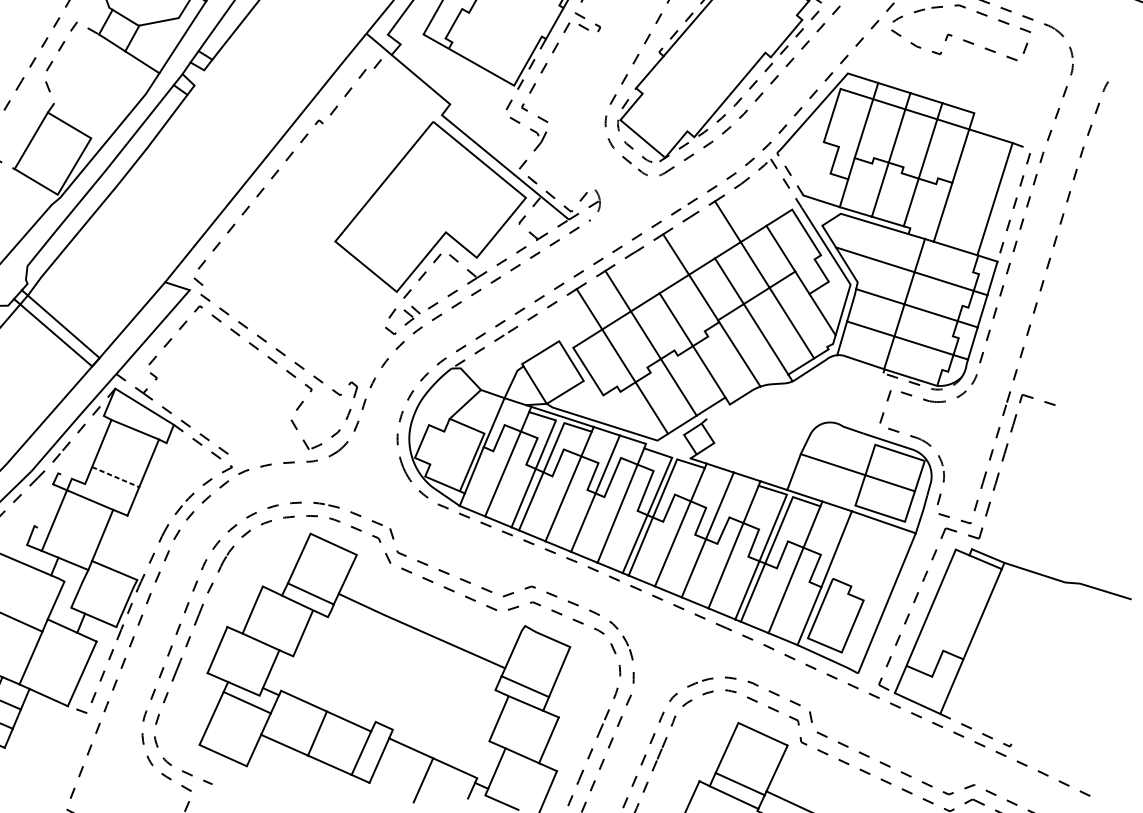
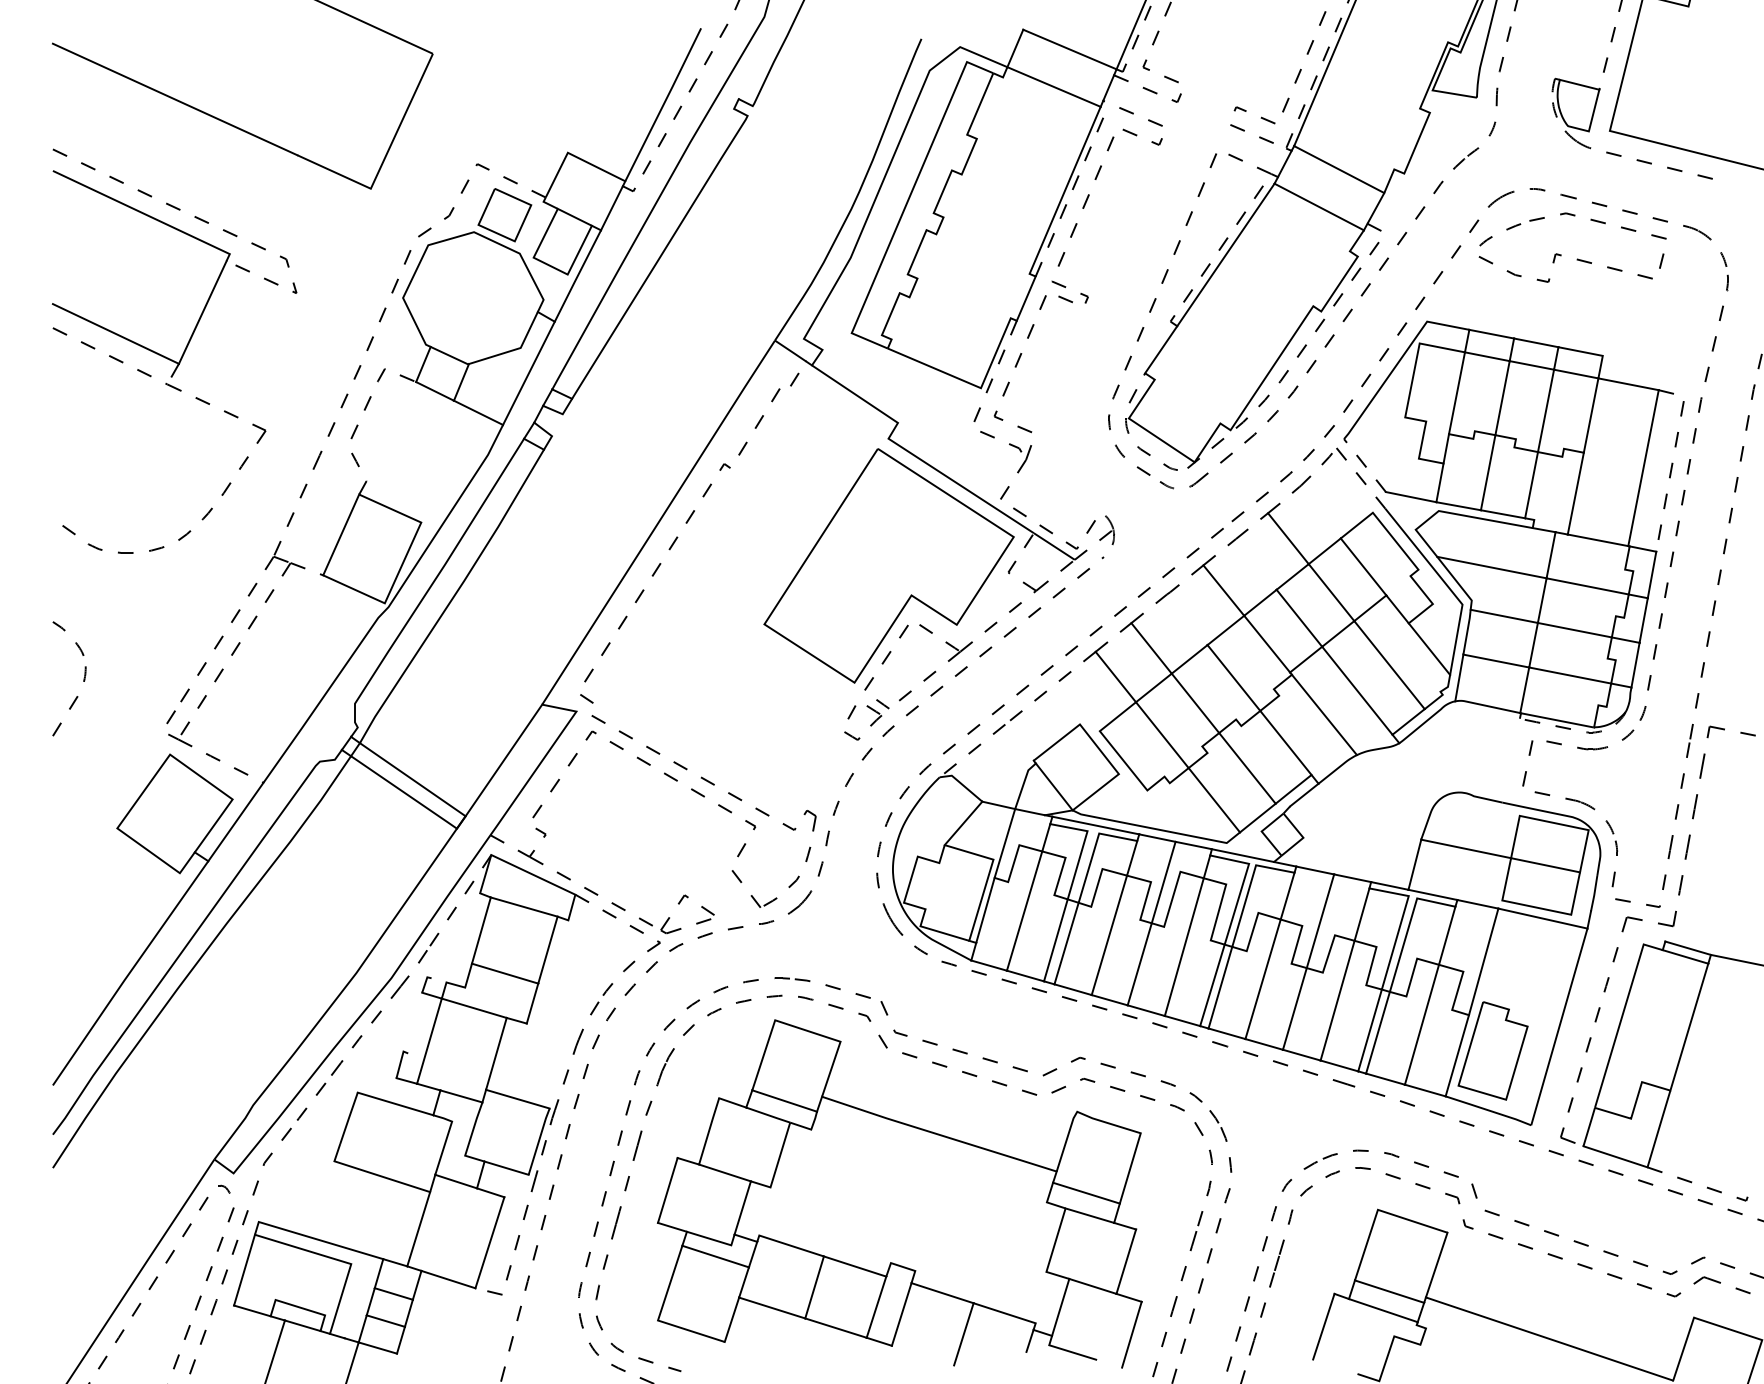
line: (718, 411) -> (1304, 794), added
line: (667, 451) -> (1242, 855), added
part: (260, 455) -> (696, 922), added
line: (115, 477) -> (505, 973), dashed -> solid

